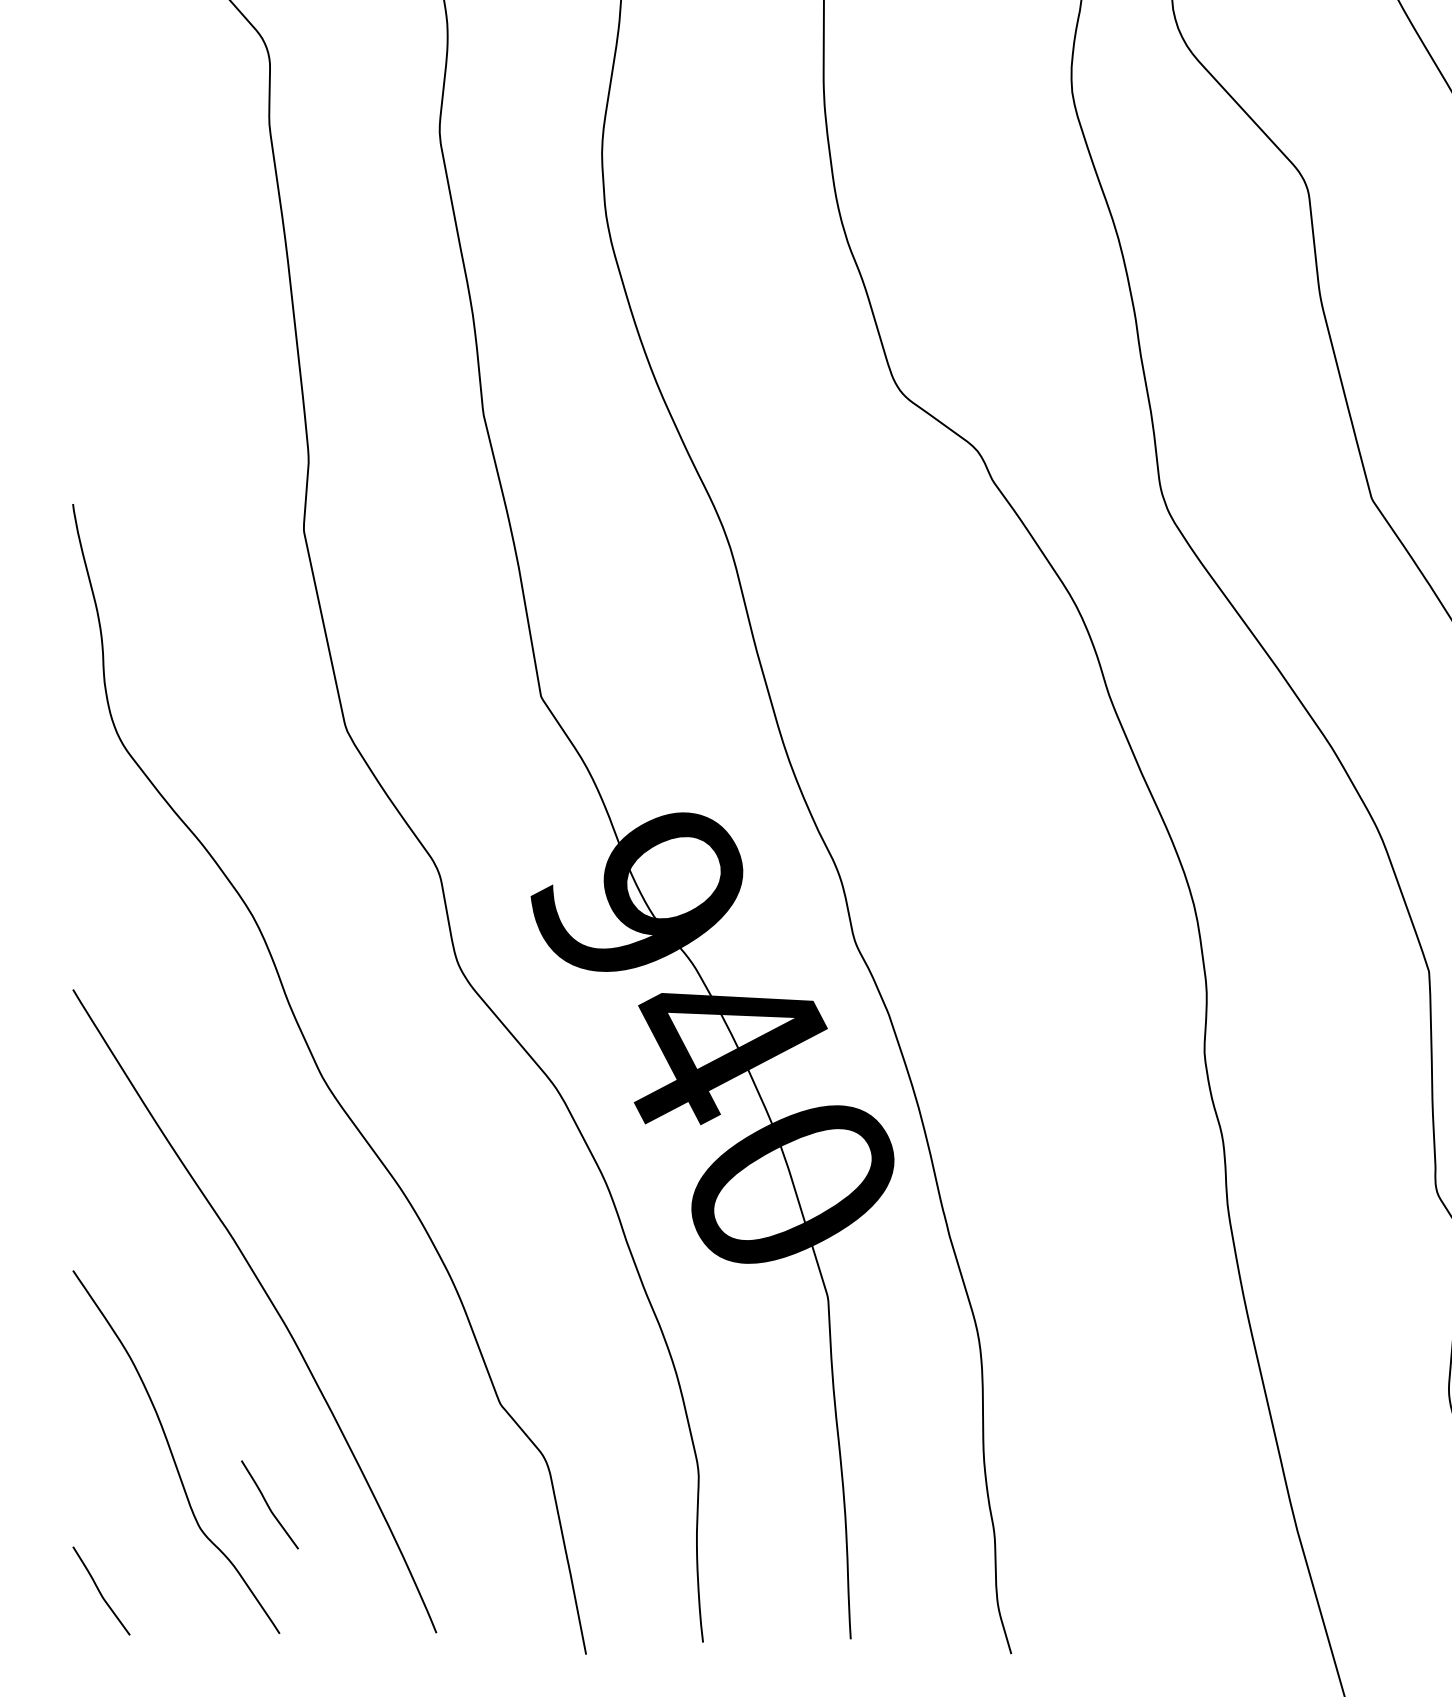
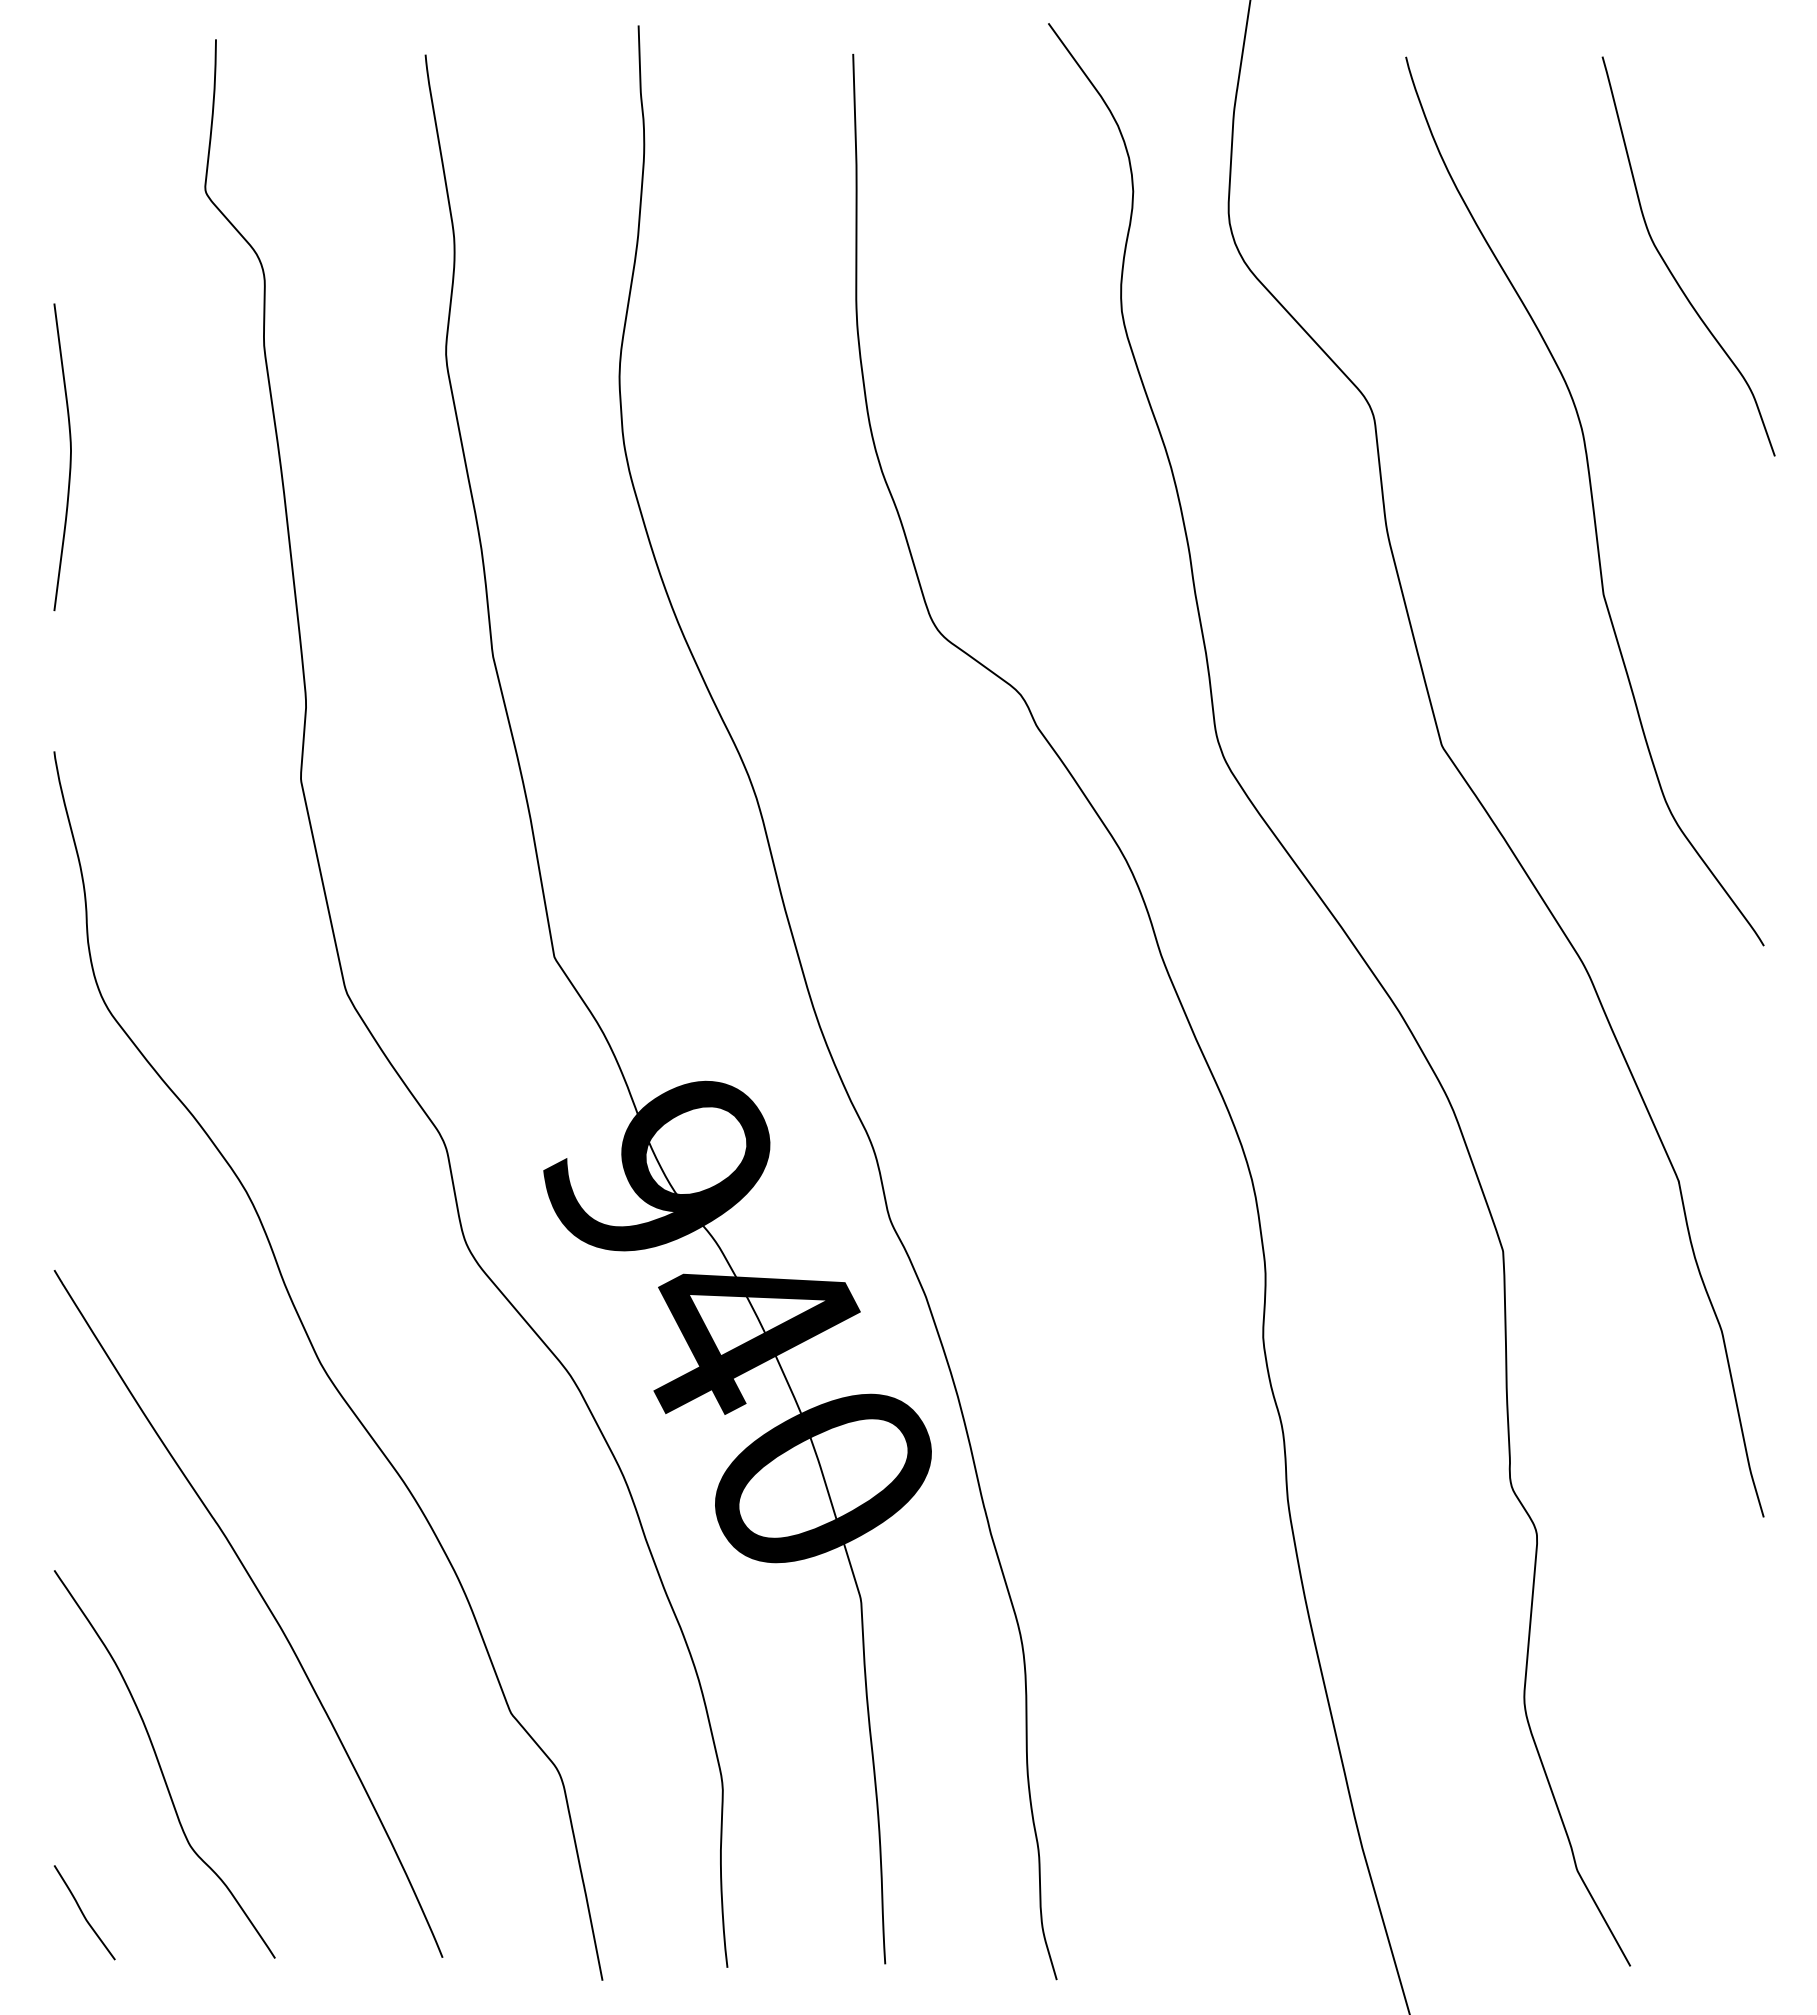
curve: (87, 229) -> (69, 458), added
curve: (268, 1504) -> (263, 1820), removed

